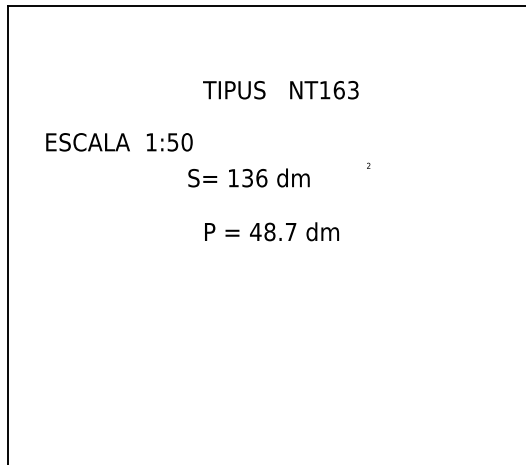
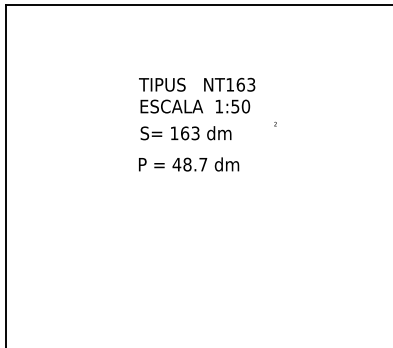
text: (280, 90) -> (196, 85), moved
text: (119, 142) -> (195, 106), moved
text: (254, 177) -> (190, 132), 136 -> 163
text: (271, 231) -> (188, 164), moved

